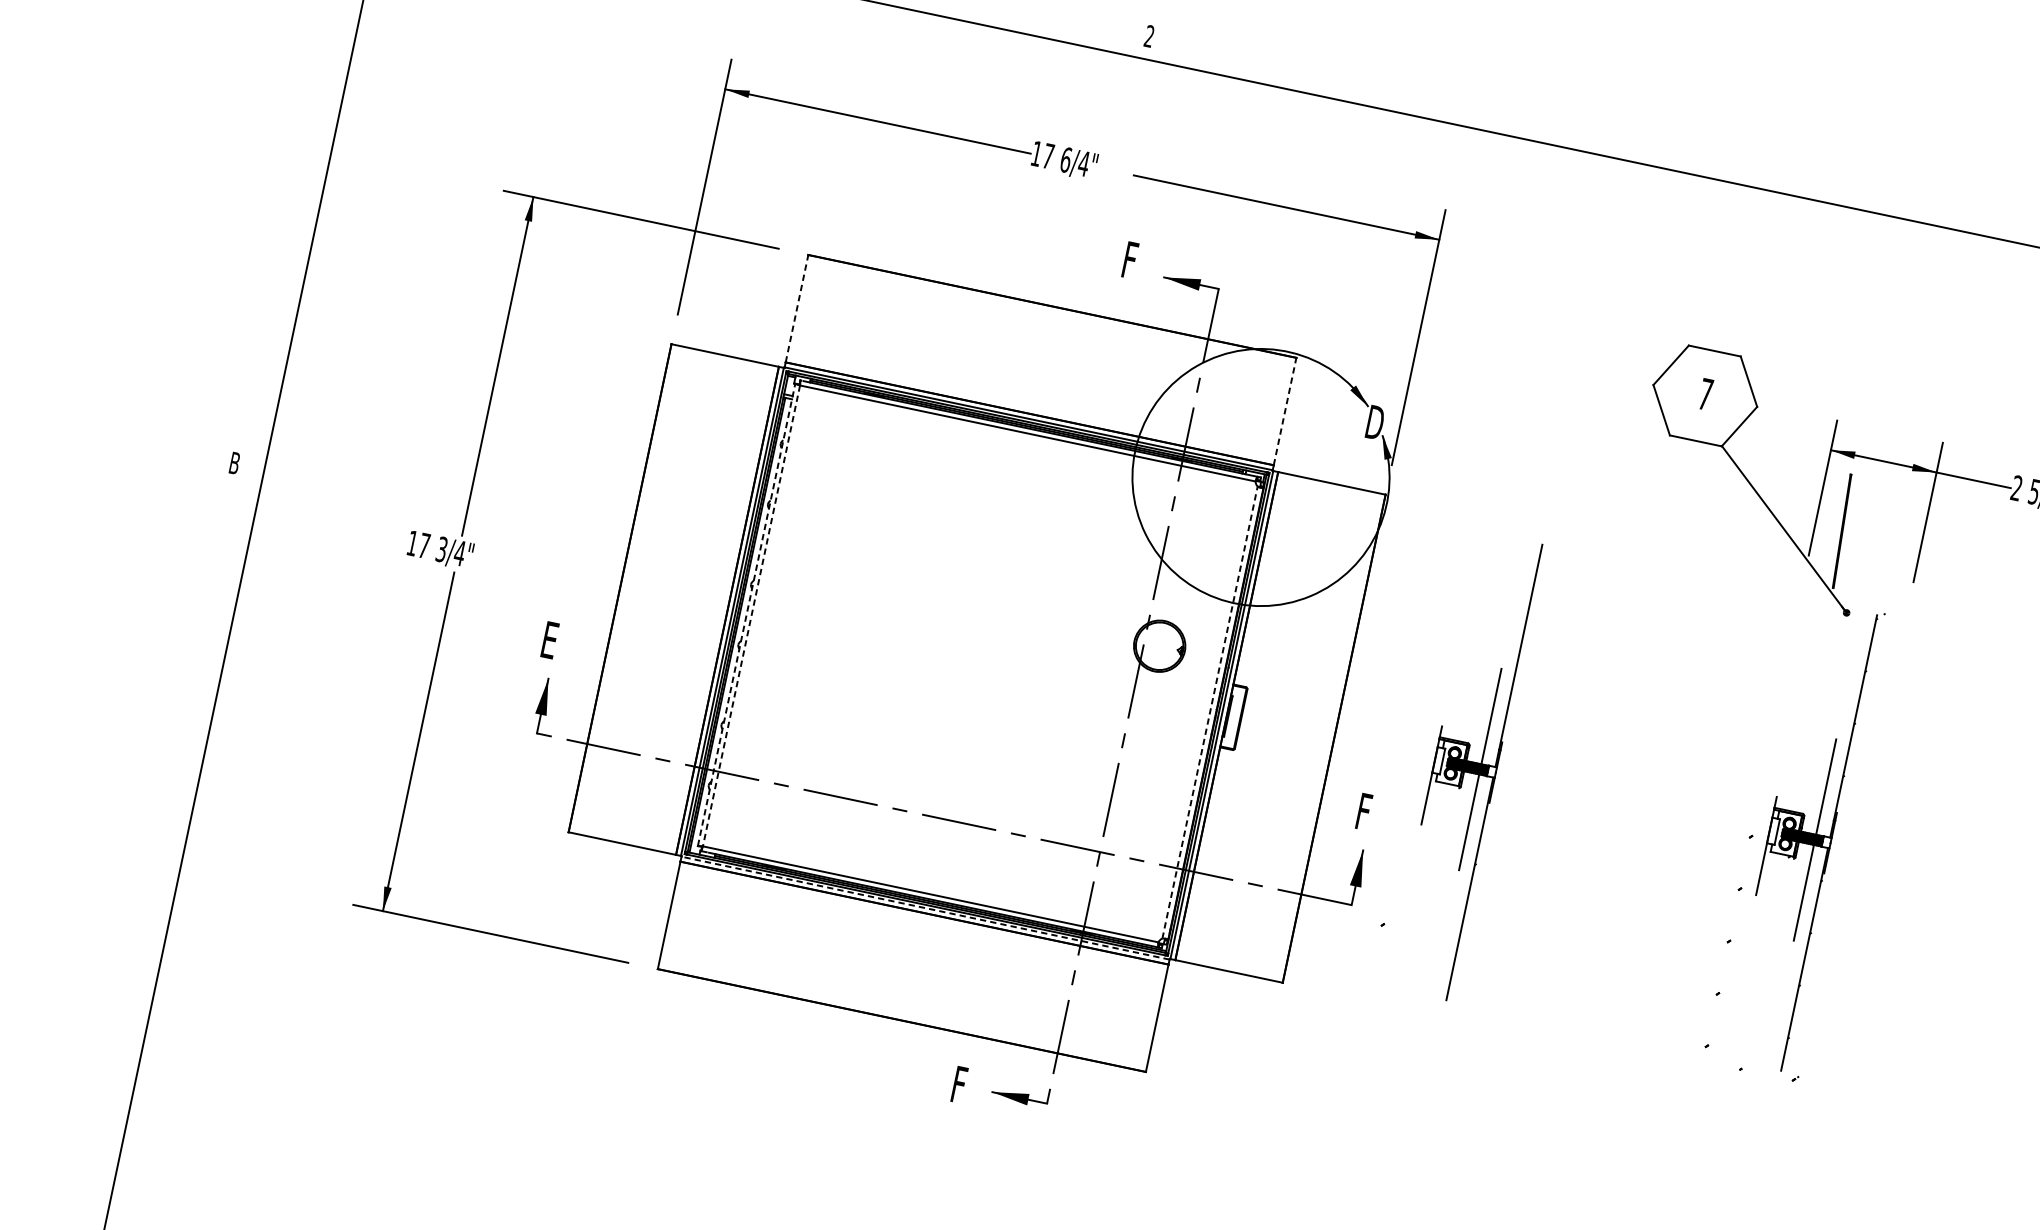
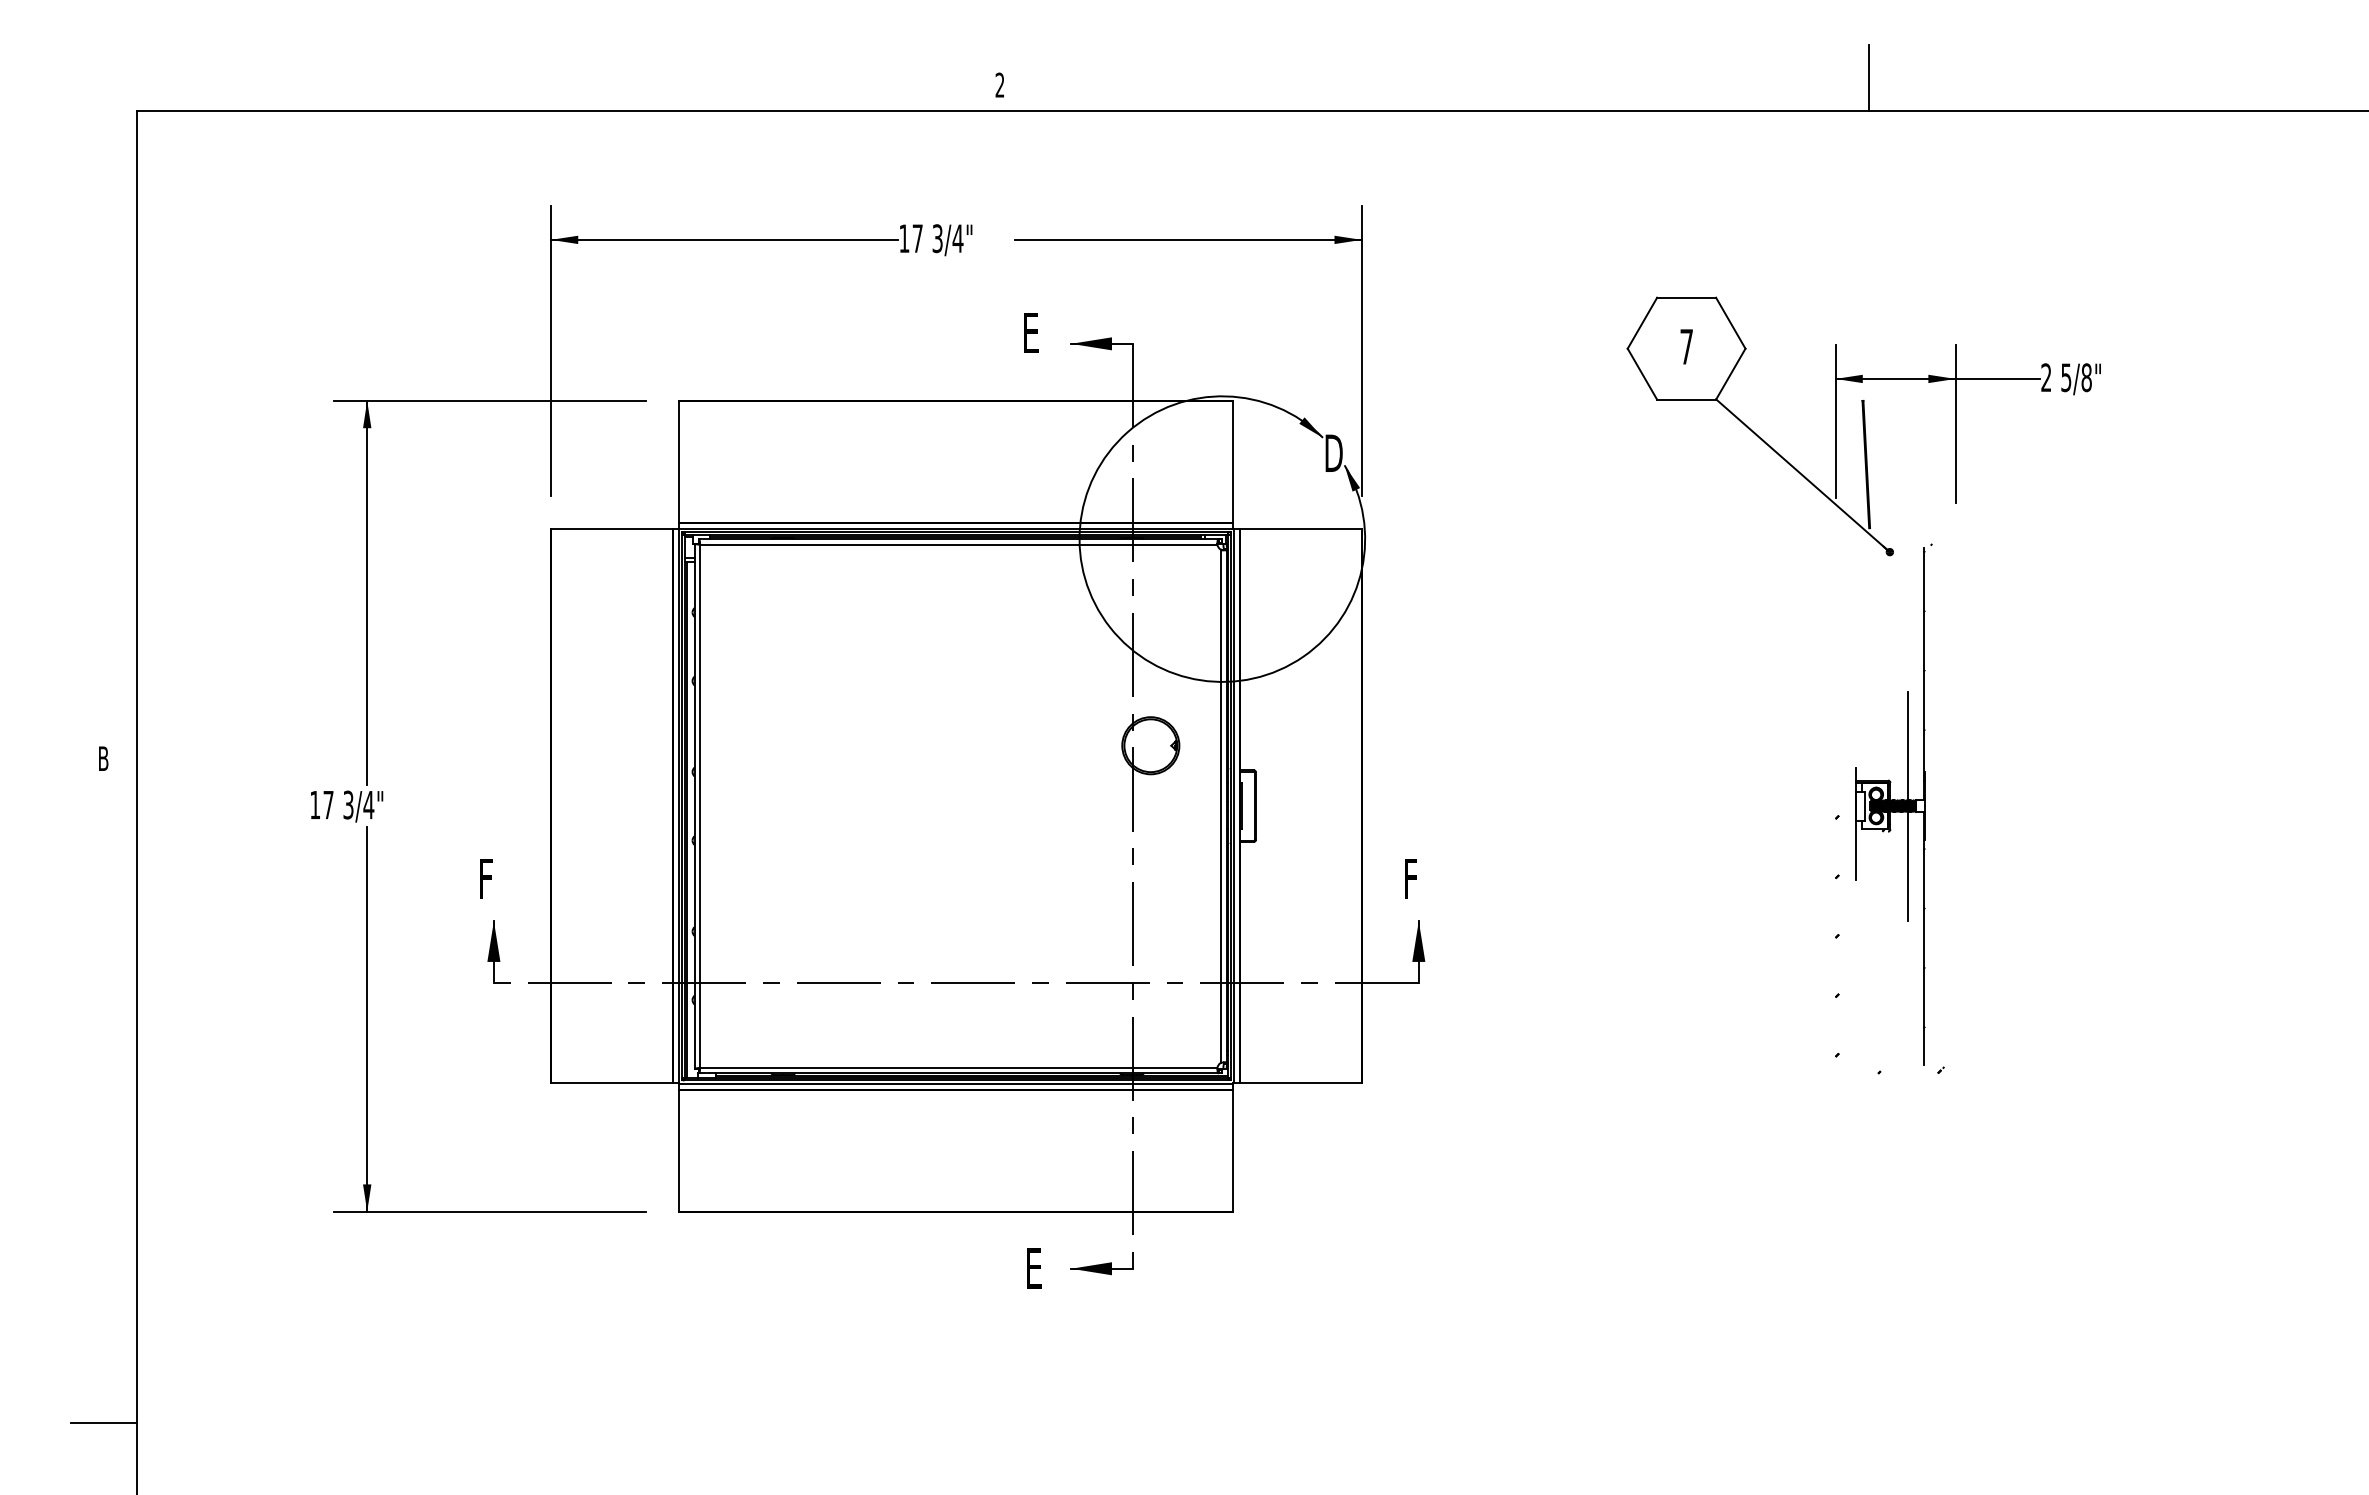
text: (1065, 159) -> (937, 238), 6/4" -> 3/4"
line: (1916, 191) -> (1869, 77), added
text: (1132, 260) -> (1032, 332), F -> E
line: (797, 308) -> (679, 461), dashed -> solid
line: (1285, 411) -> (1233, 461), dashed -> solid
line: (746, 614) -> (694, 805), dashed -> solid
line: (751, 616) -> (700, 806), dashed -> solid
text: (551, 640) -> (488, 878), E -> F
line: (1209, 712) -> (1220, 806), dashed -> solid
part: (1463, 768) -> (1509, 808), removed
line: (924, 908) -> (955, 1084), dashed -> solid
line: (112, 1048) -> (104, 1422), added
text: (961, 1085) -> (1035, 1268), F -> E

